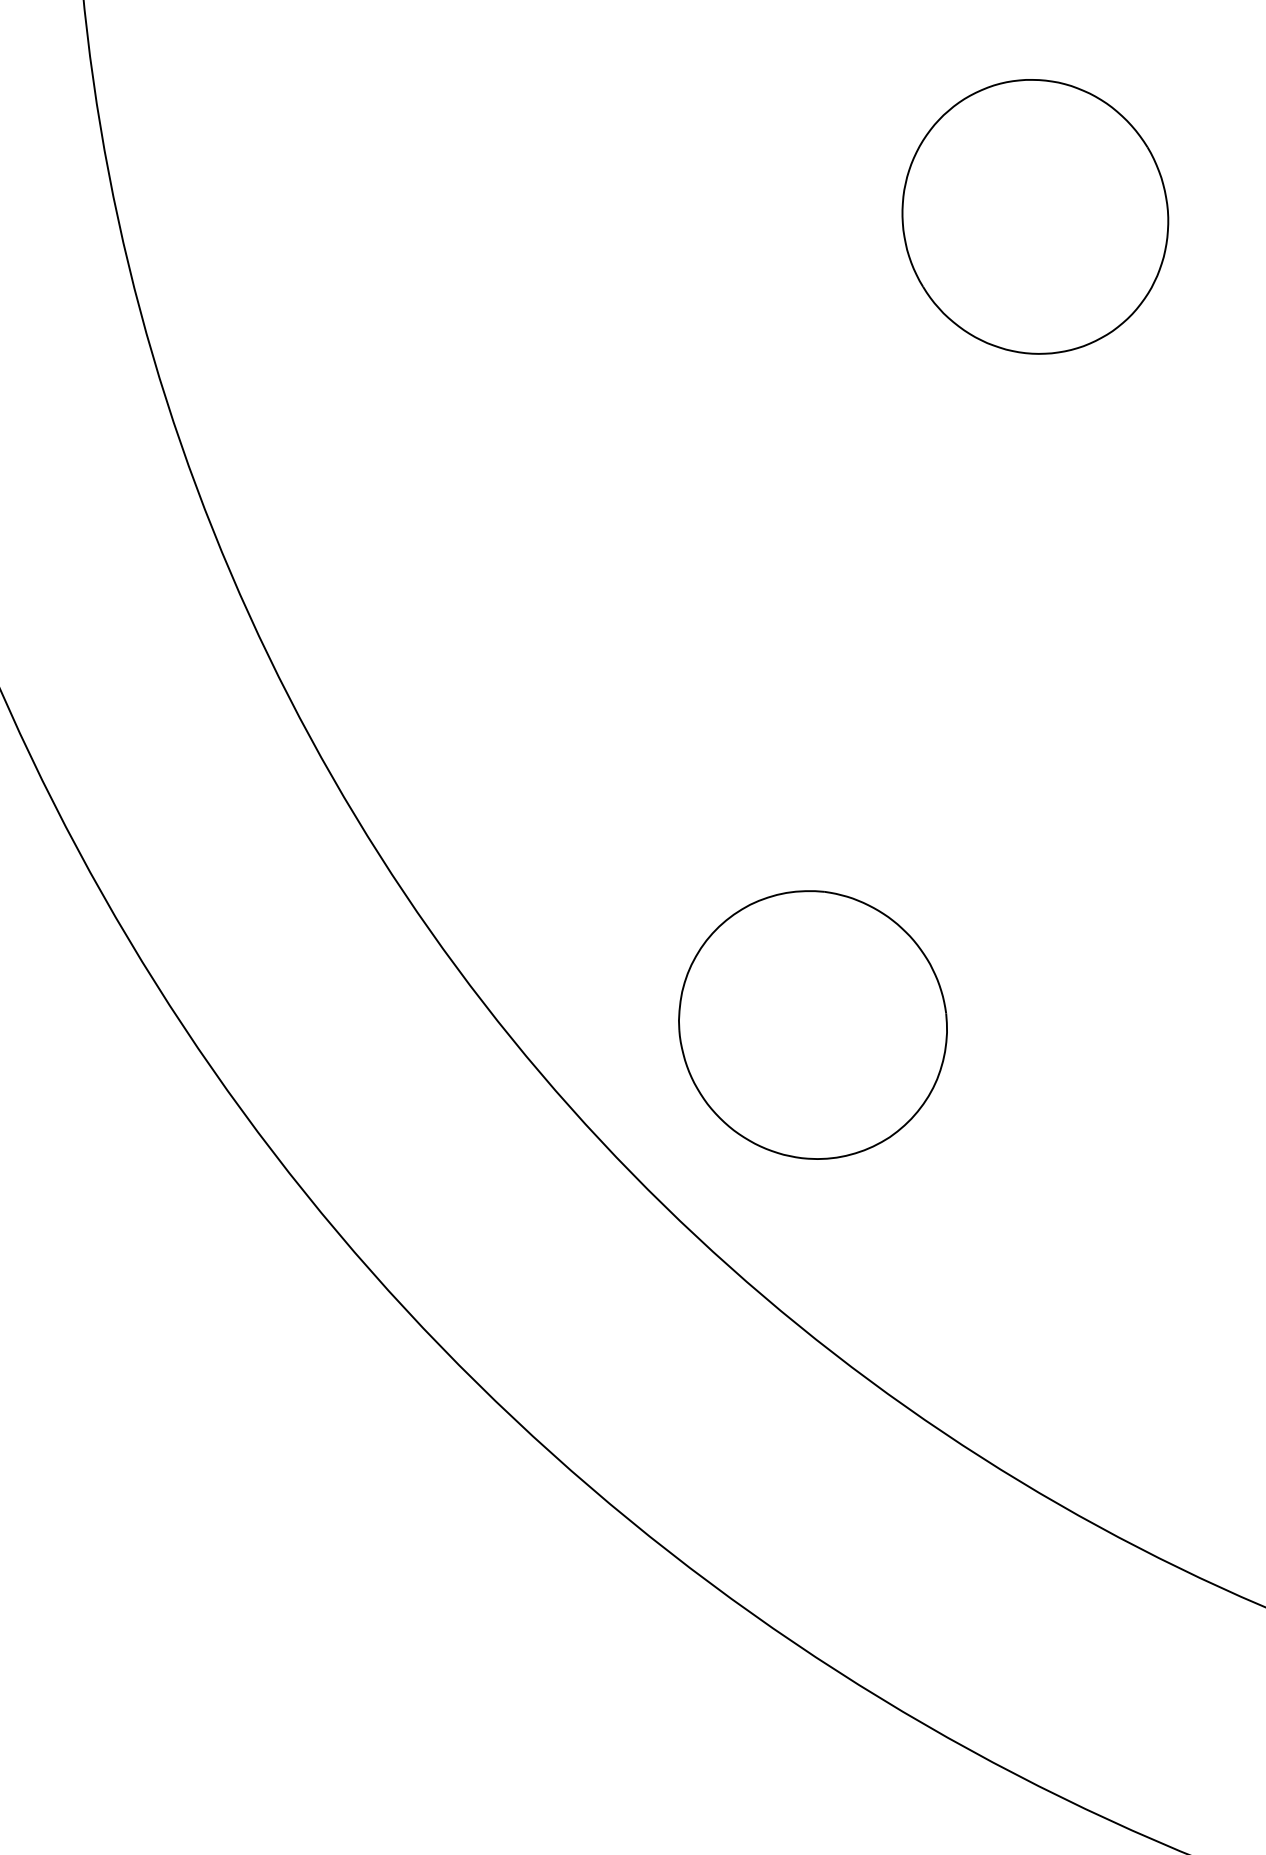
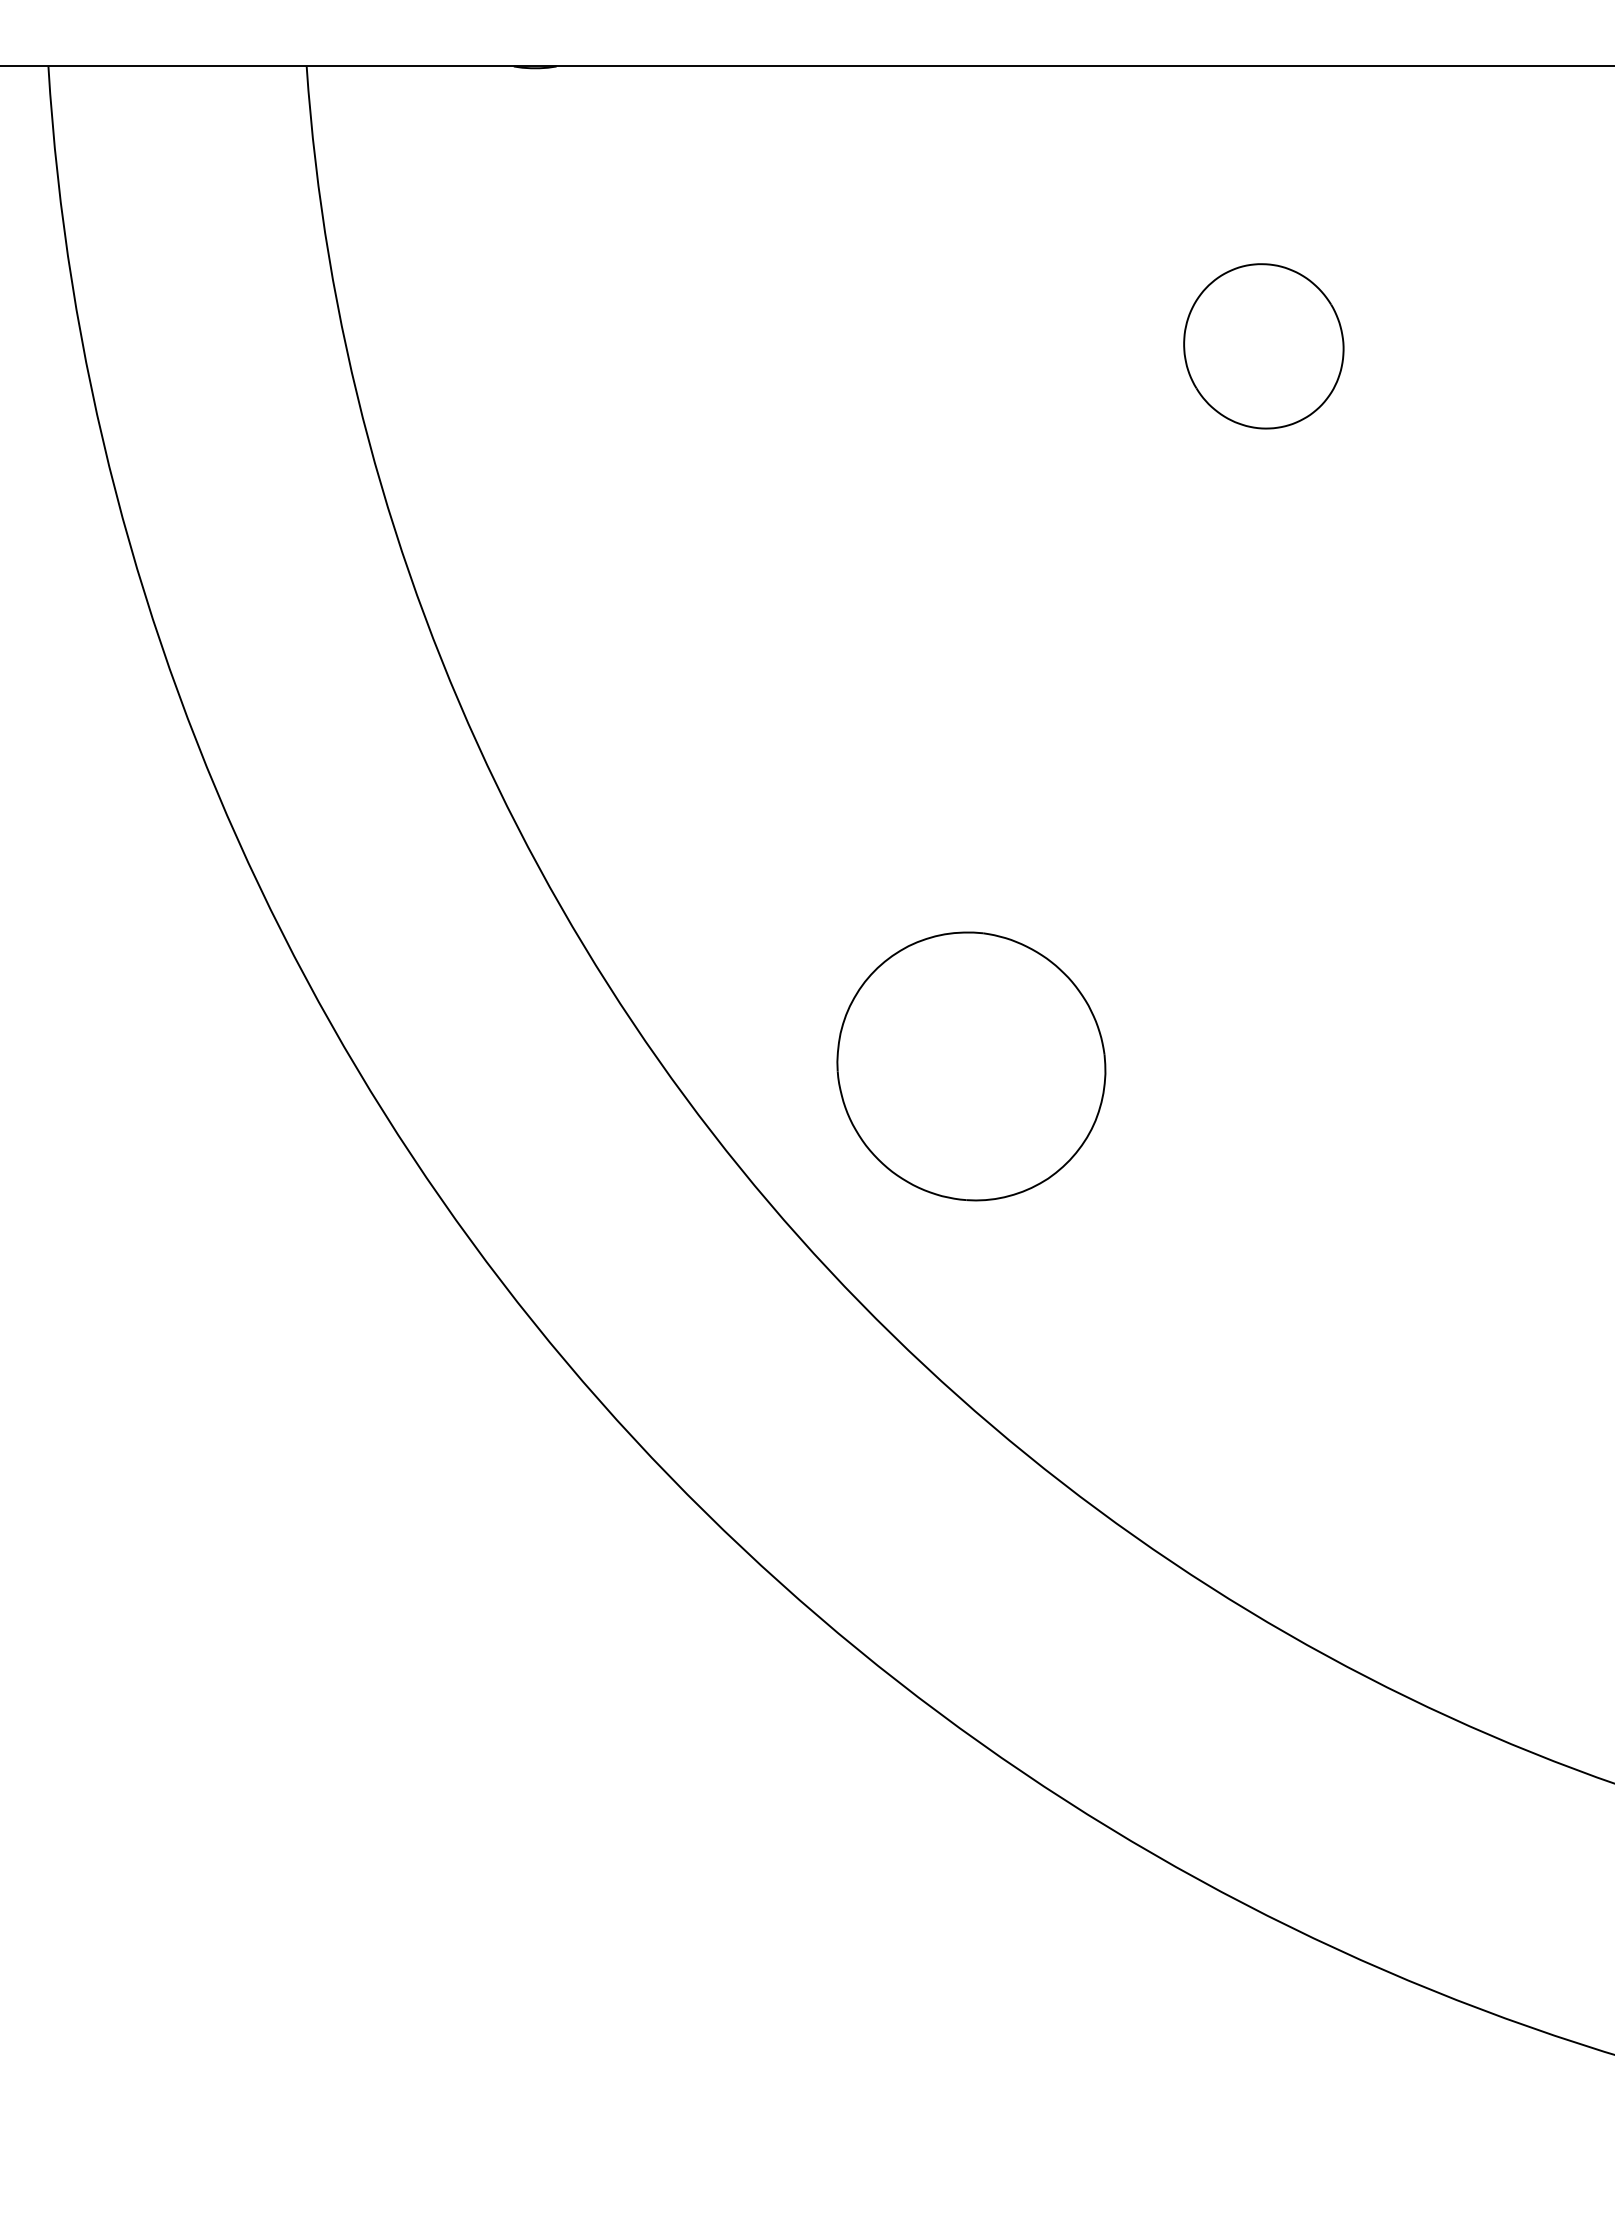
part: (1035, 217) -> (1263, 346), size x0.6
part: (813, 1025) -> (971, 1066), moved

